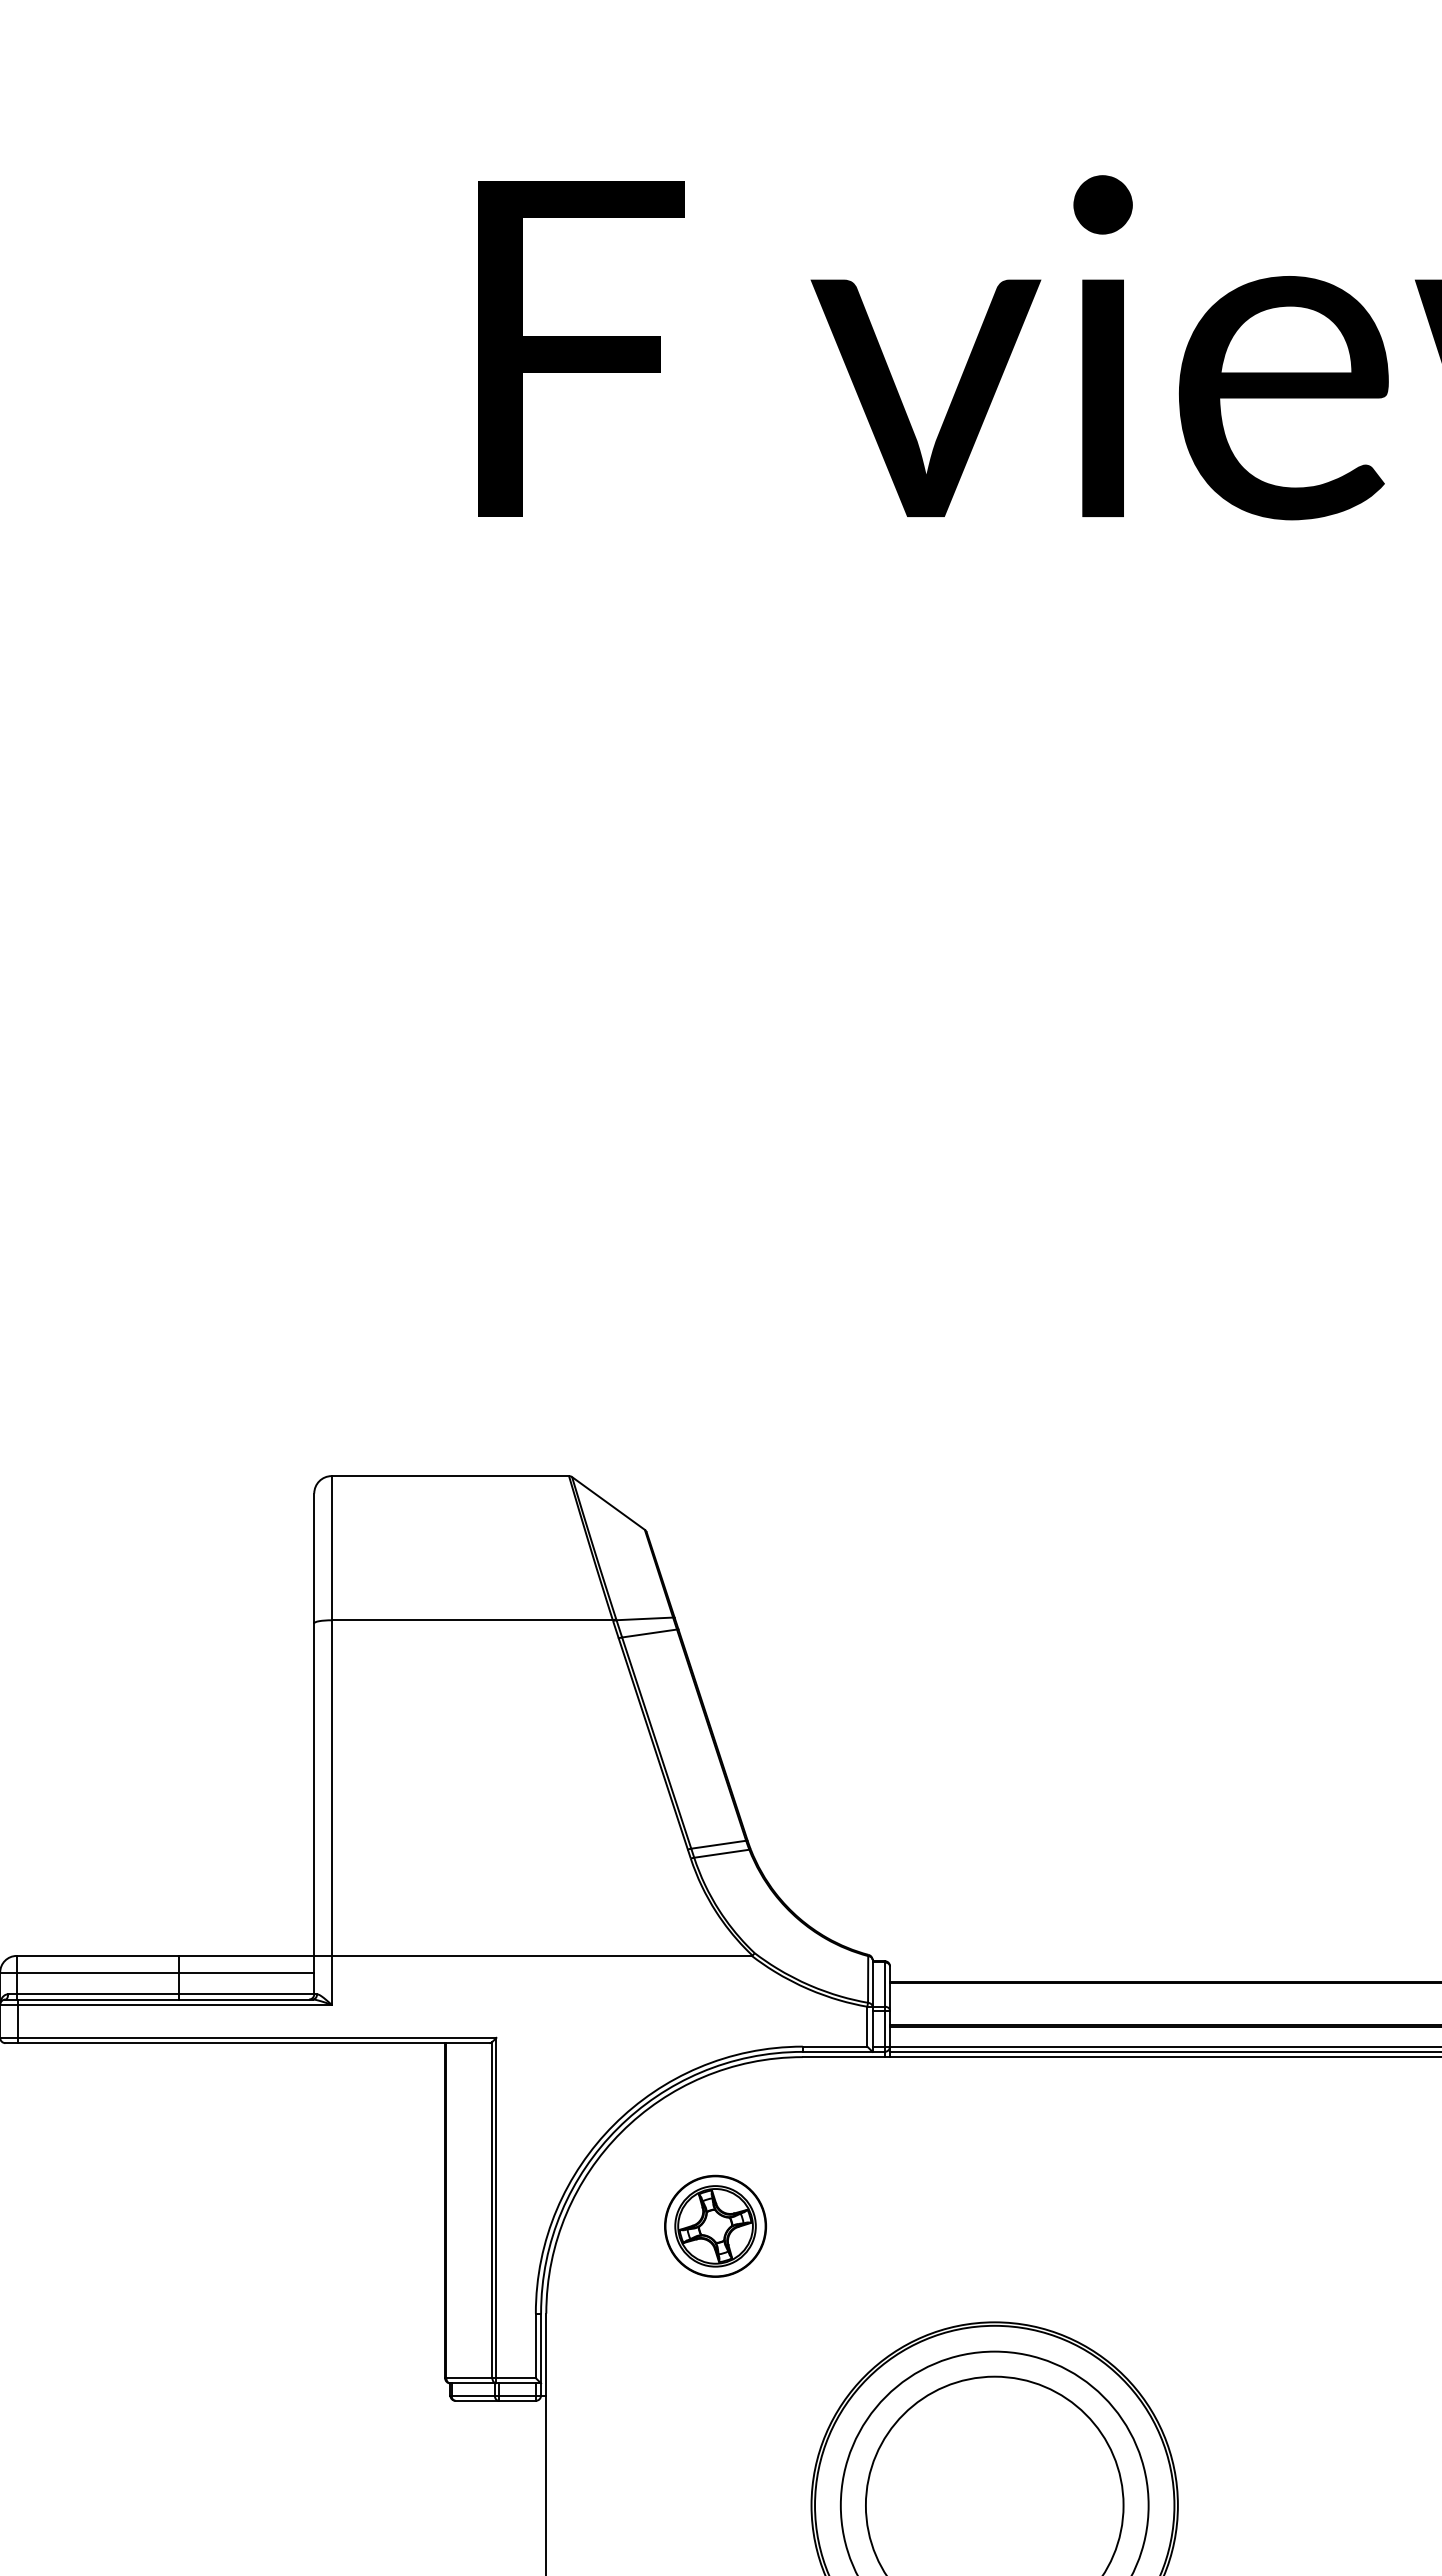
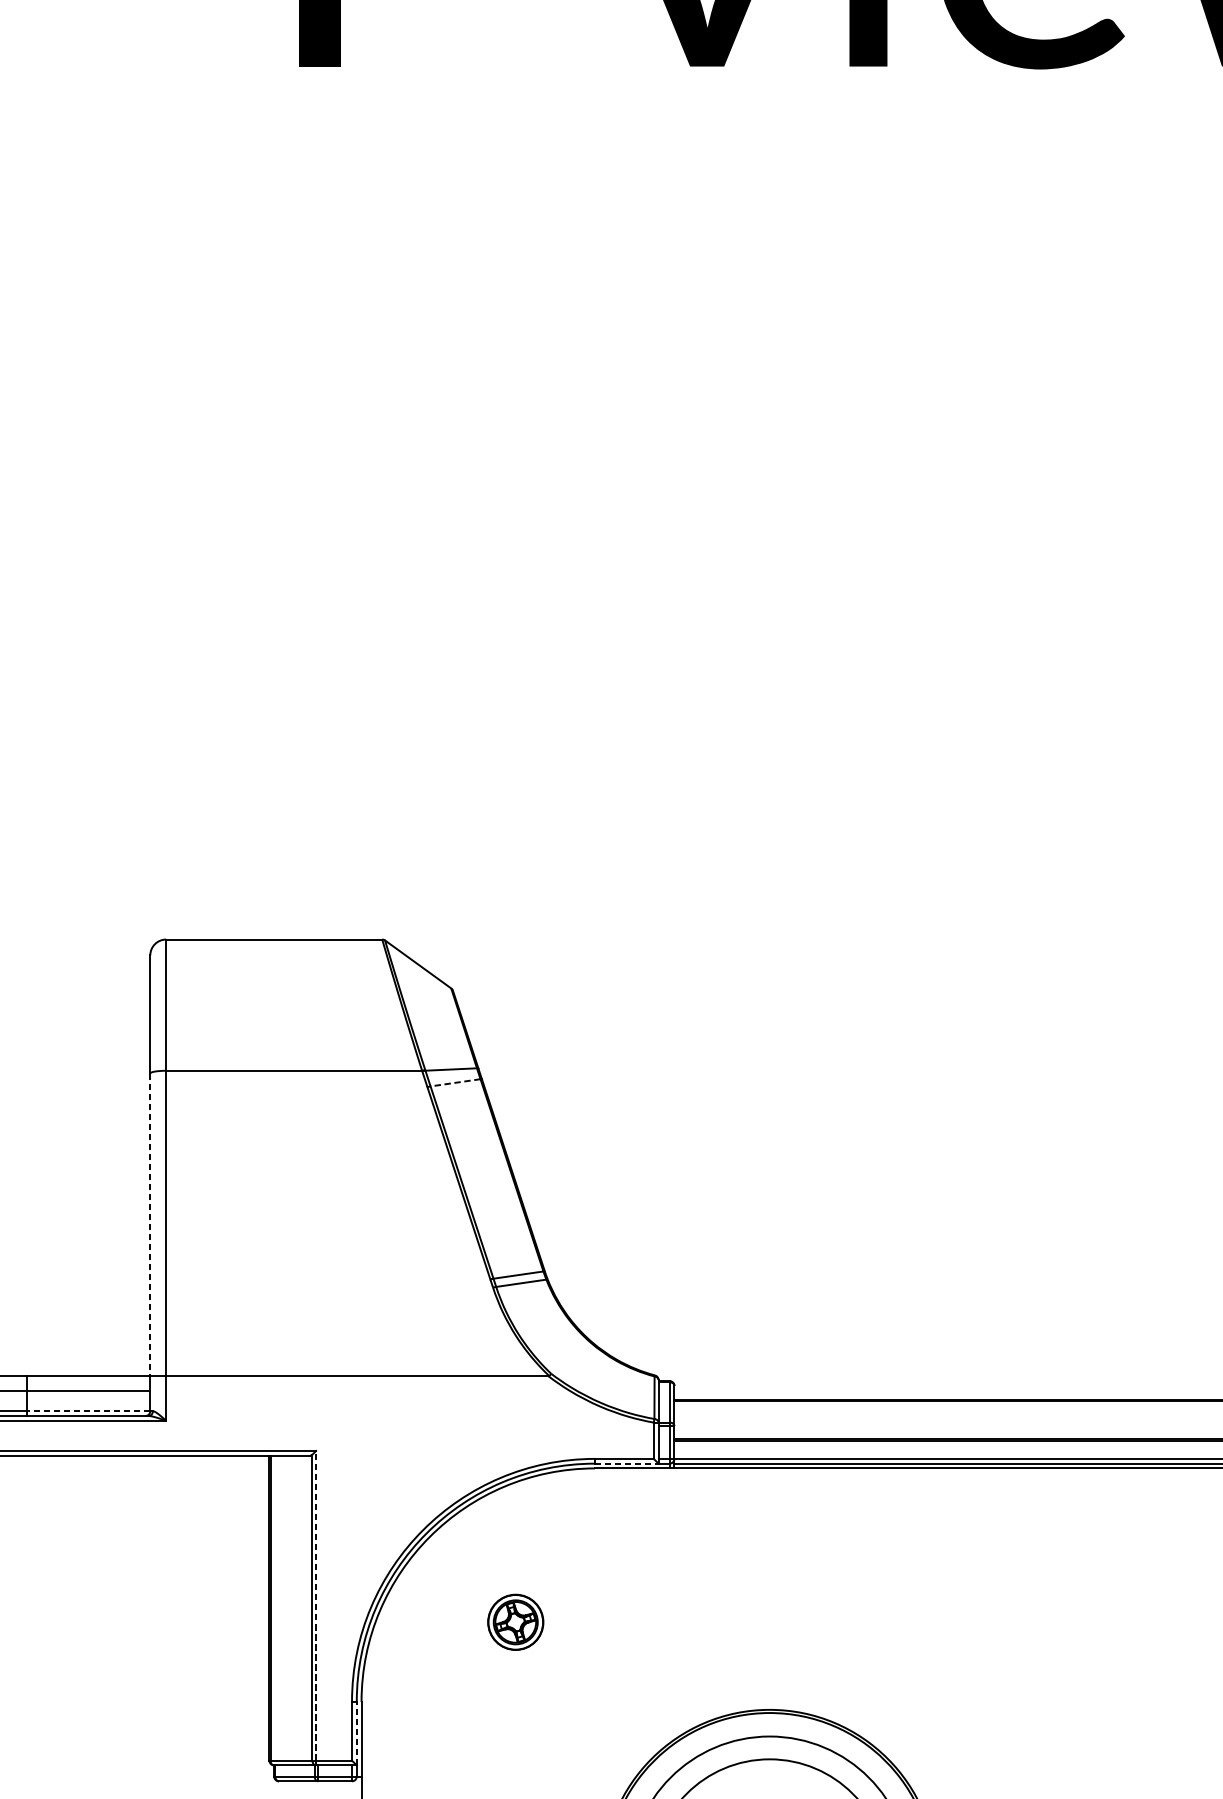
line: (649, 1633) -> (455, 1082), solid -> dashed
line: (314, 1790) -> (150, 1225), solid -> dashed
line: (246, 1994) -> (88, 1411), solid -> dashed
line: (837, 2051) -> (626, 1463), solid -> dashed
line: (496, 2207) -> (316, 1605), solid -> dashed
part: (715, 2225) -> (515, 1621), size x0.6
line: (541, 2348) -> (357, 1733), solid -> dashed

